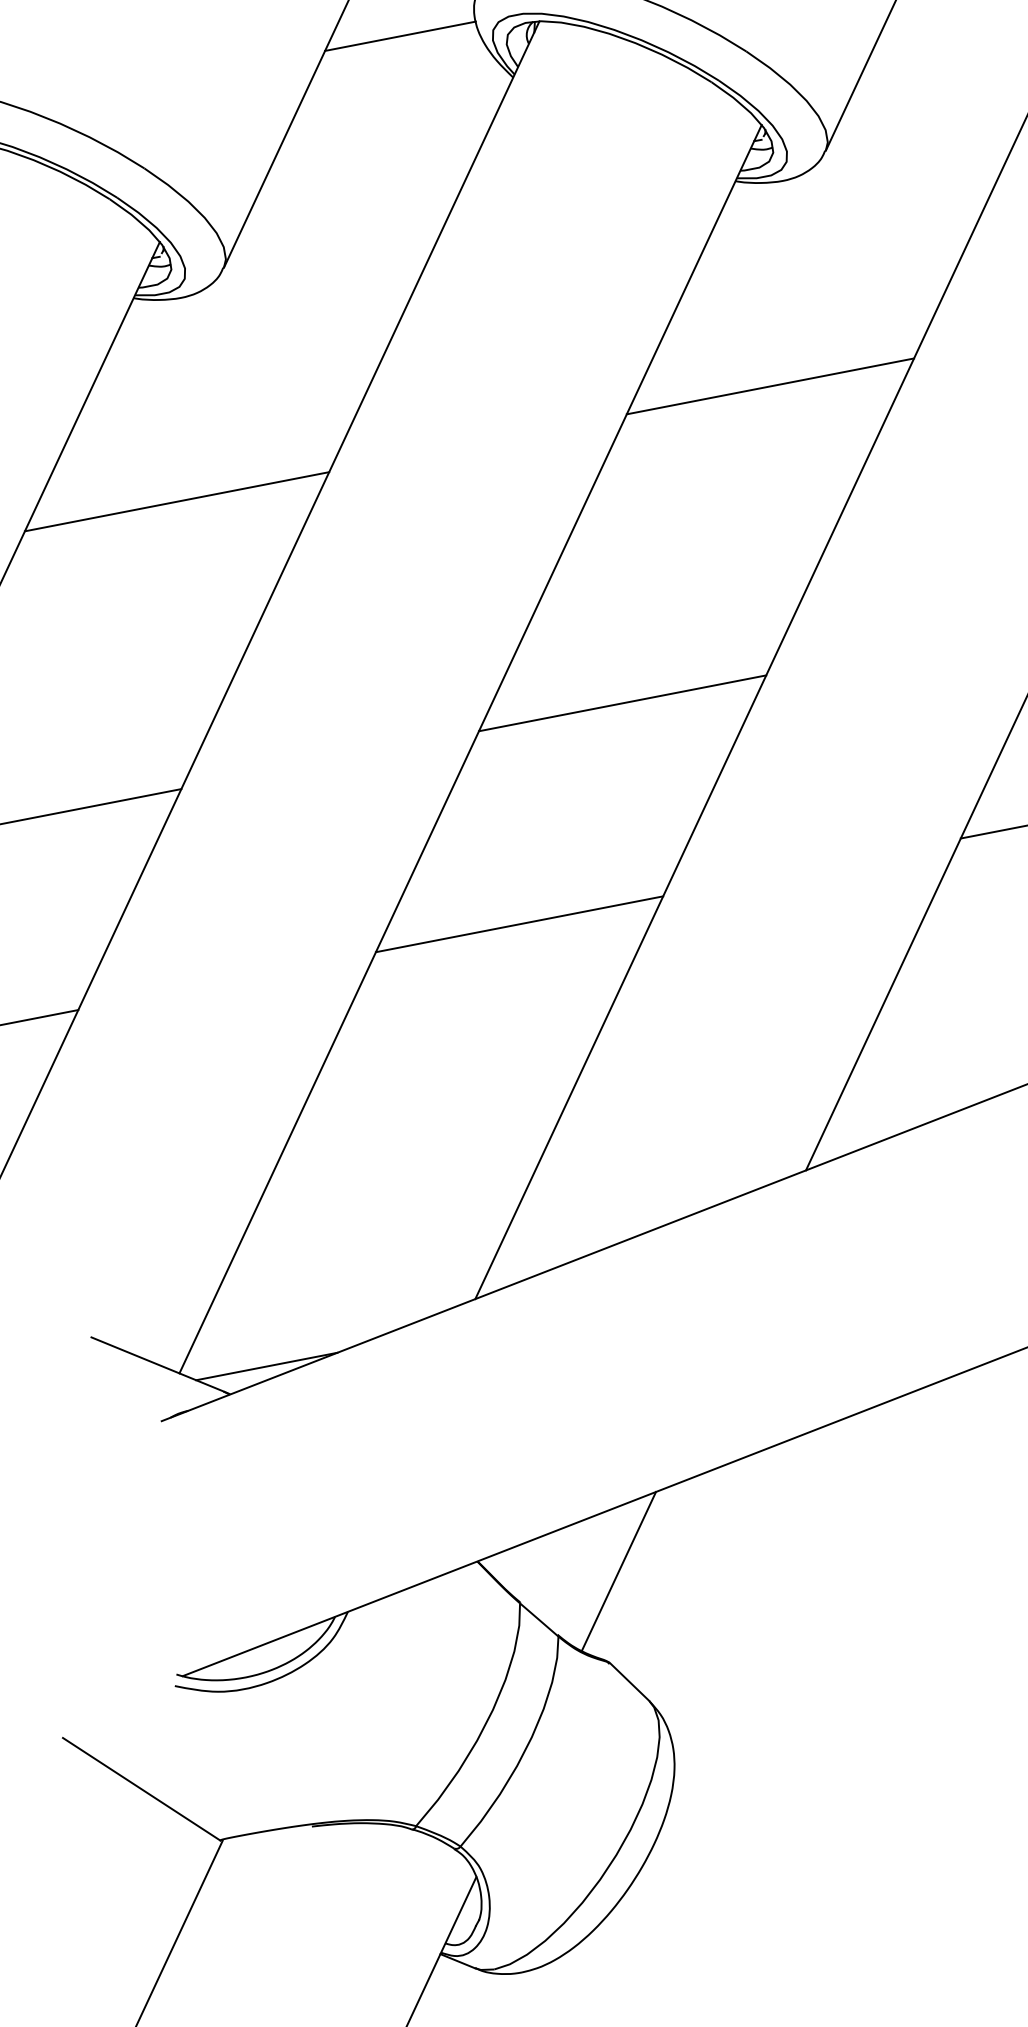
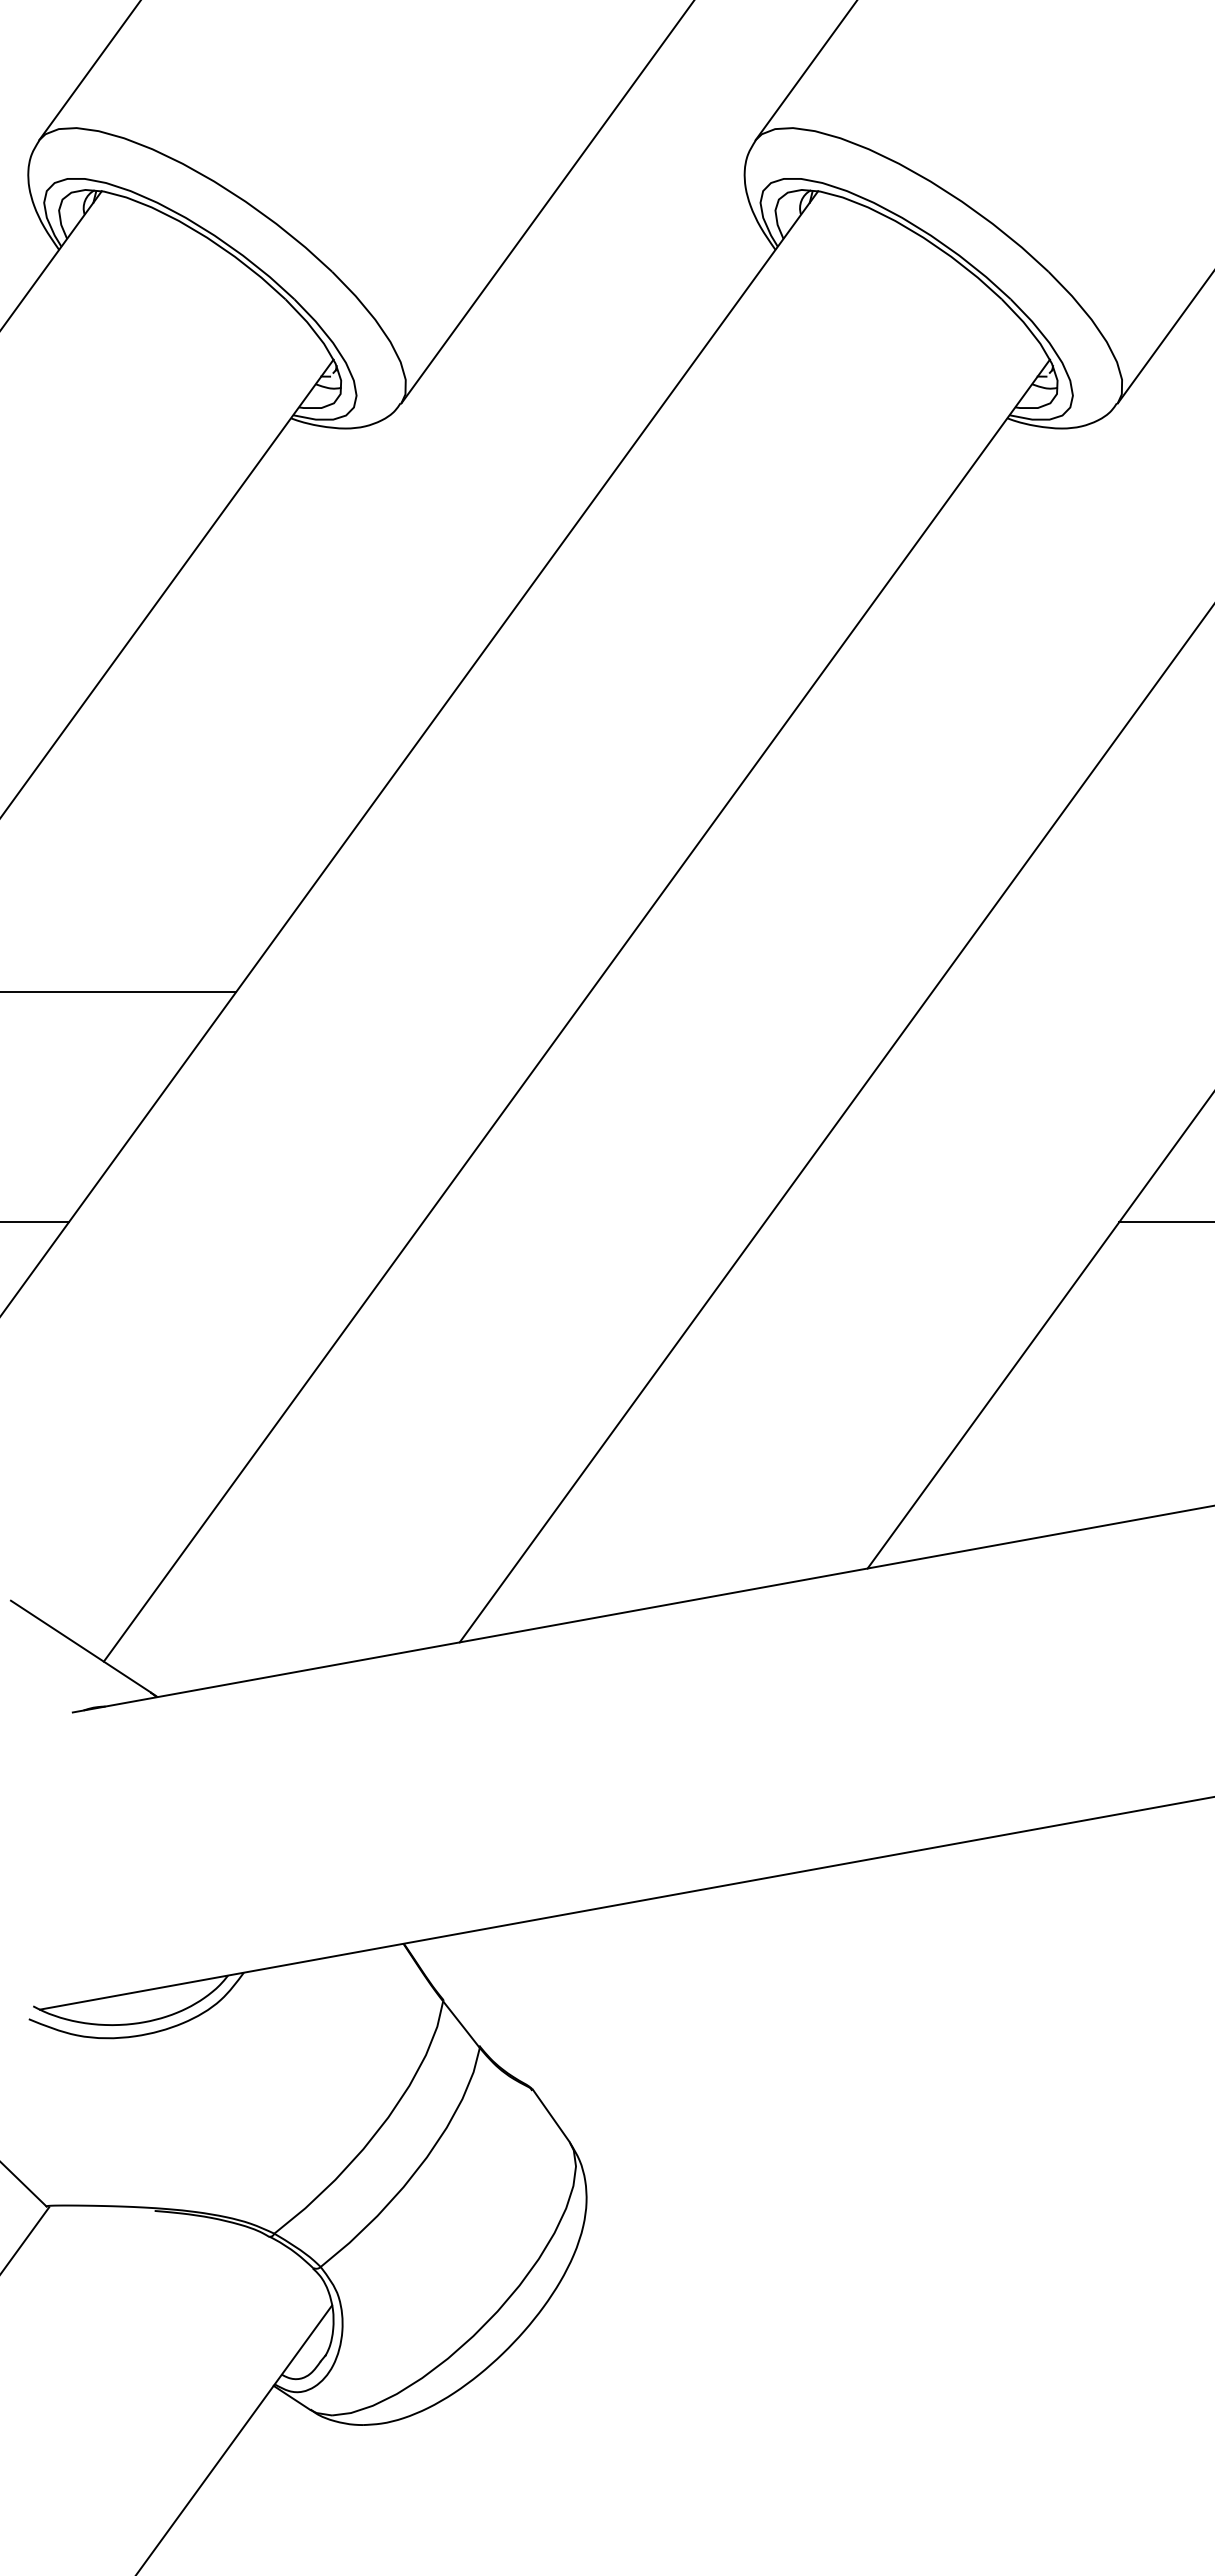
line: (400, 36) -> (655, 177), removed
line: (770, 386) -> (1001, 661), removed
line: (177, 501) -> (295, 661), removed
line: (622, 702) -> (761, 991), removed
line: (519, 924) -> (593, 1222), removed
line: (266, 1366) -> (205, 1673), removed
line: (618, 1571) -> (563, 1986), removed

